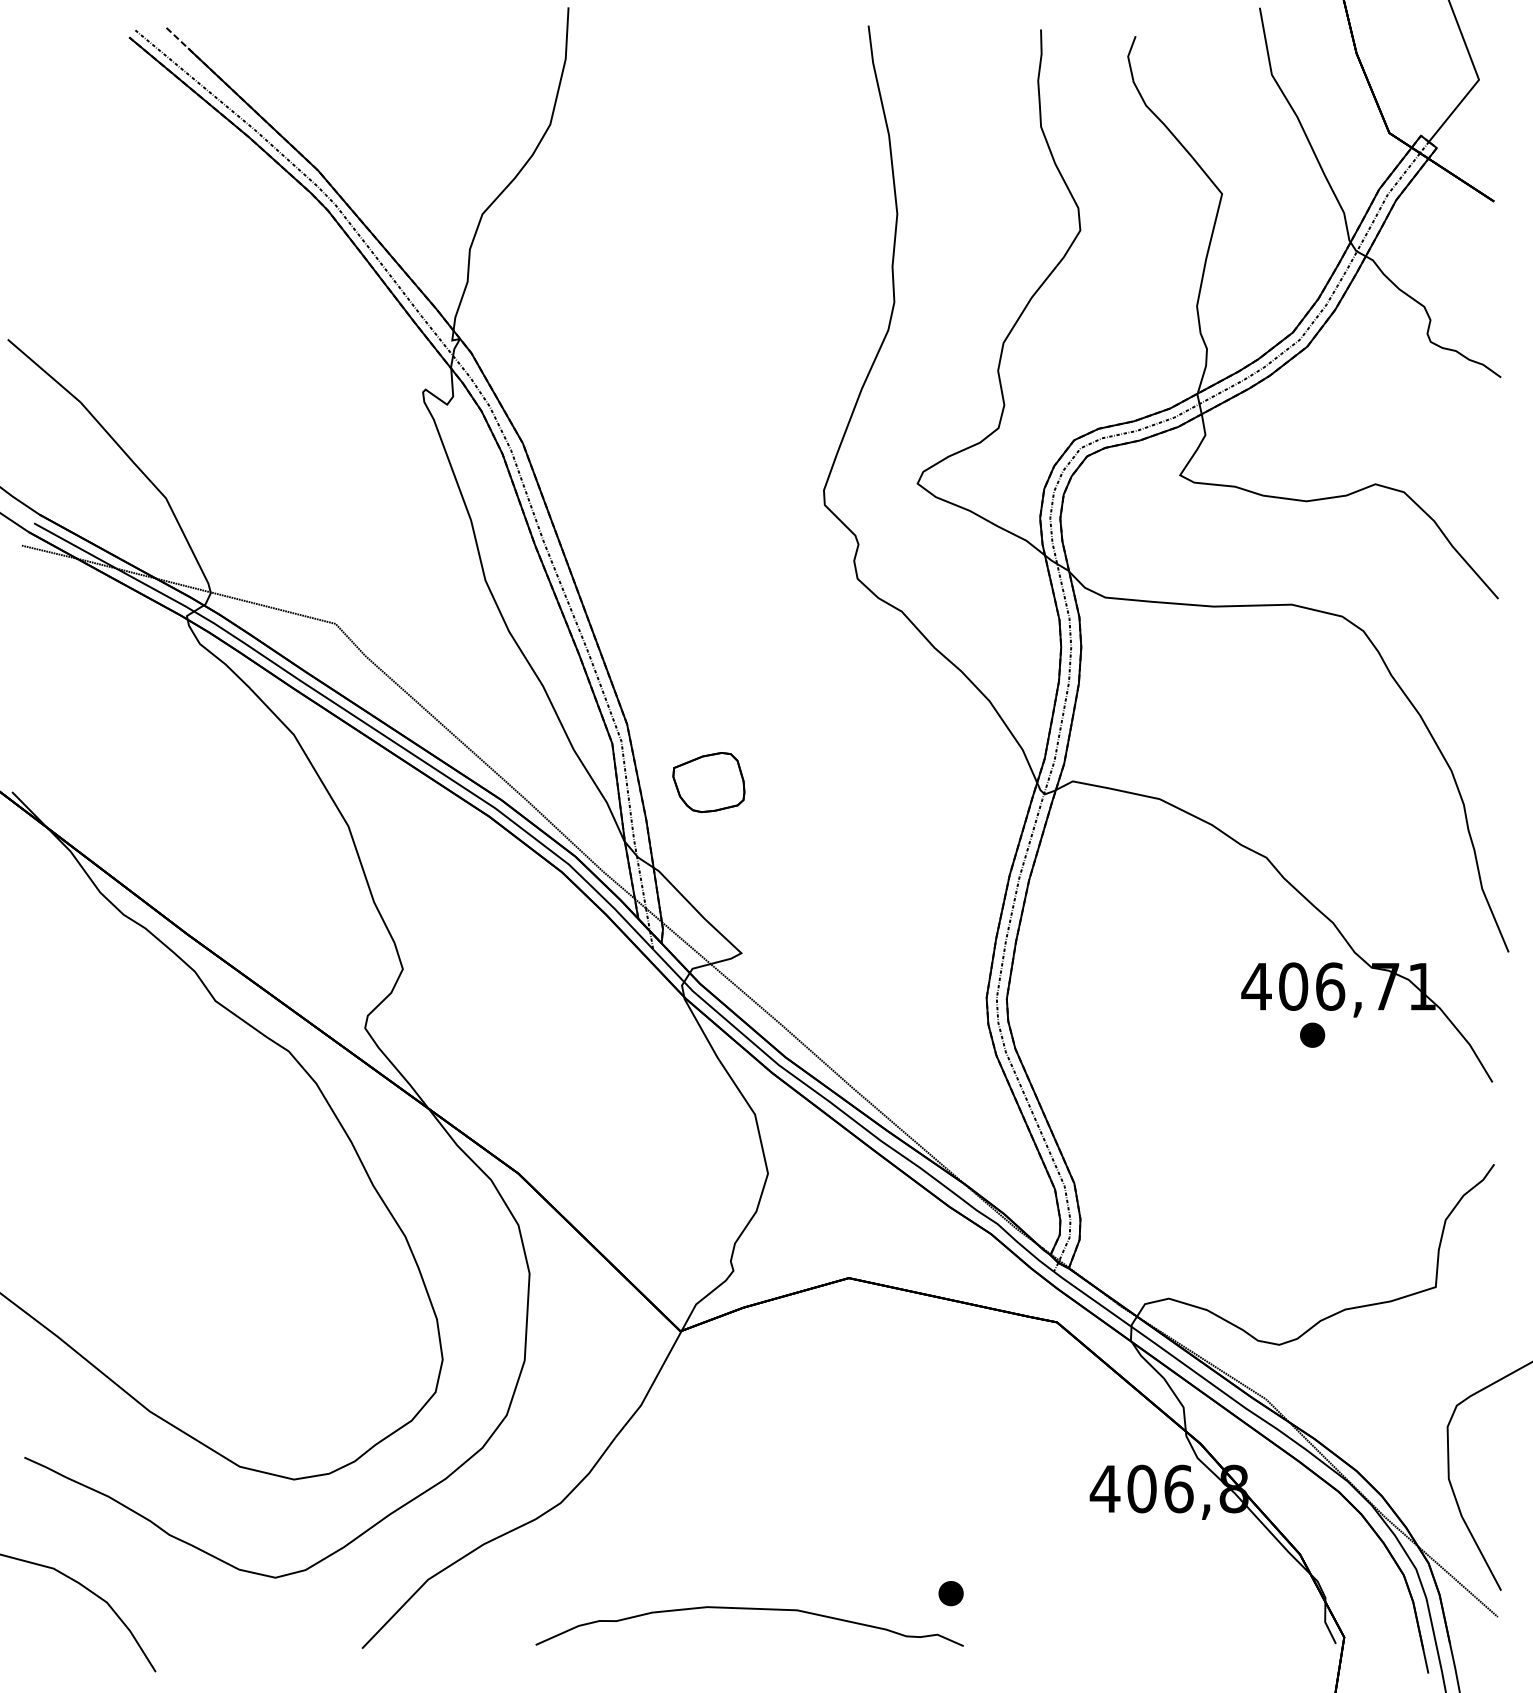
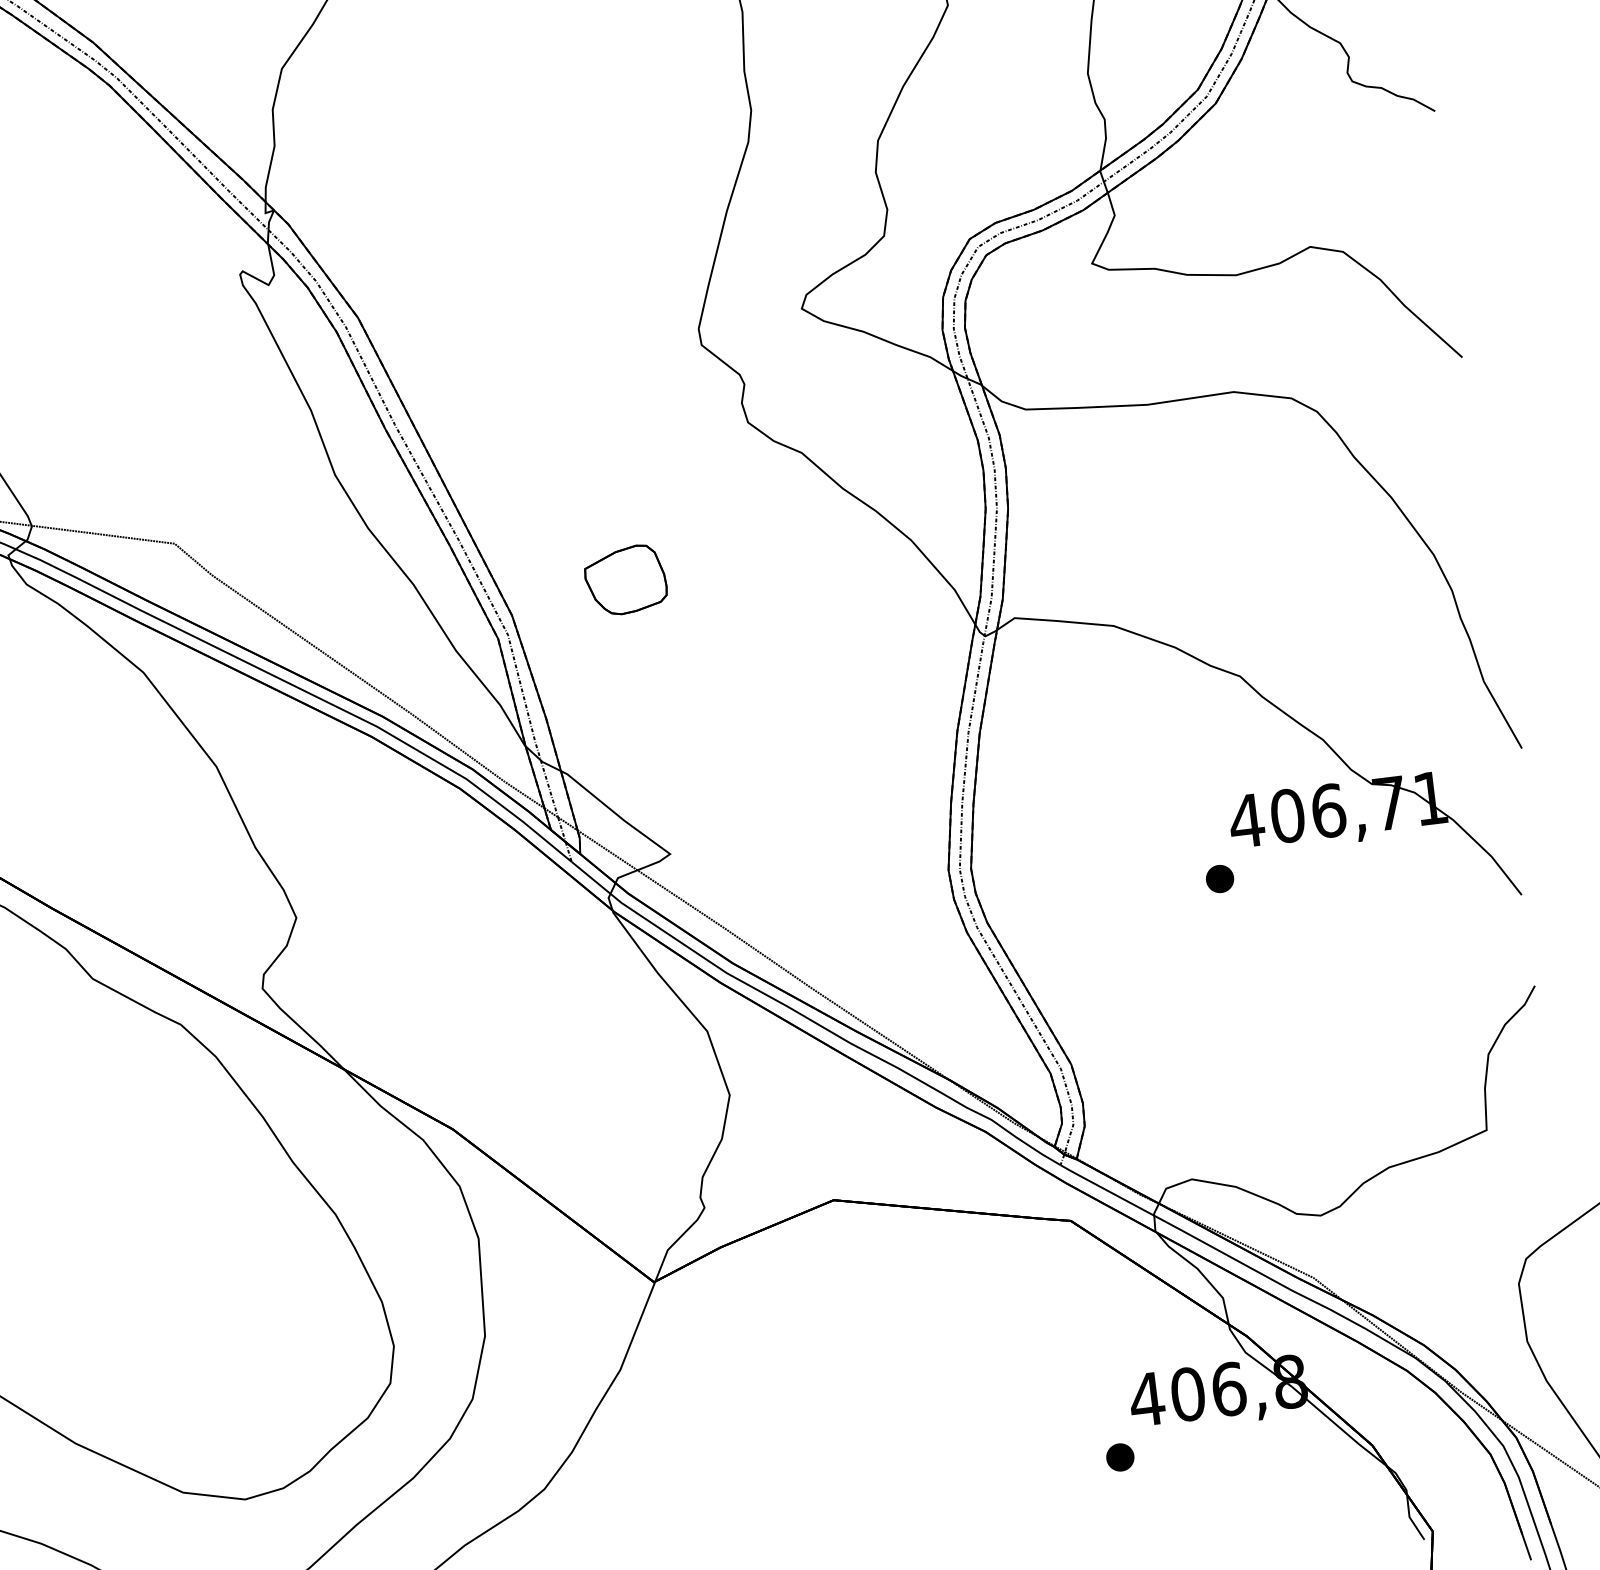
part: (708, 782) -> (625, 580), moved
part: (1312, 1034) -> (1219, 878), moved
part: (950, 1593) -> (1119, 1457), moved

